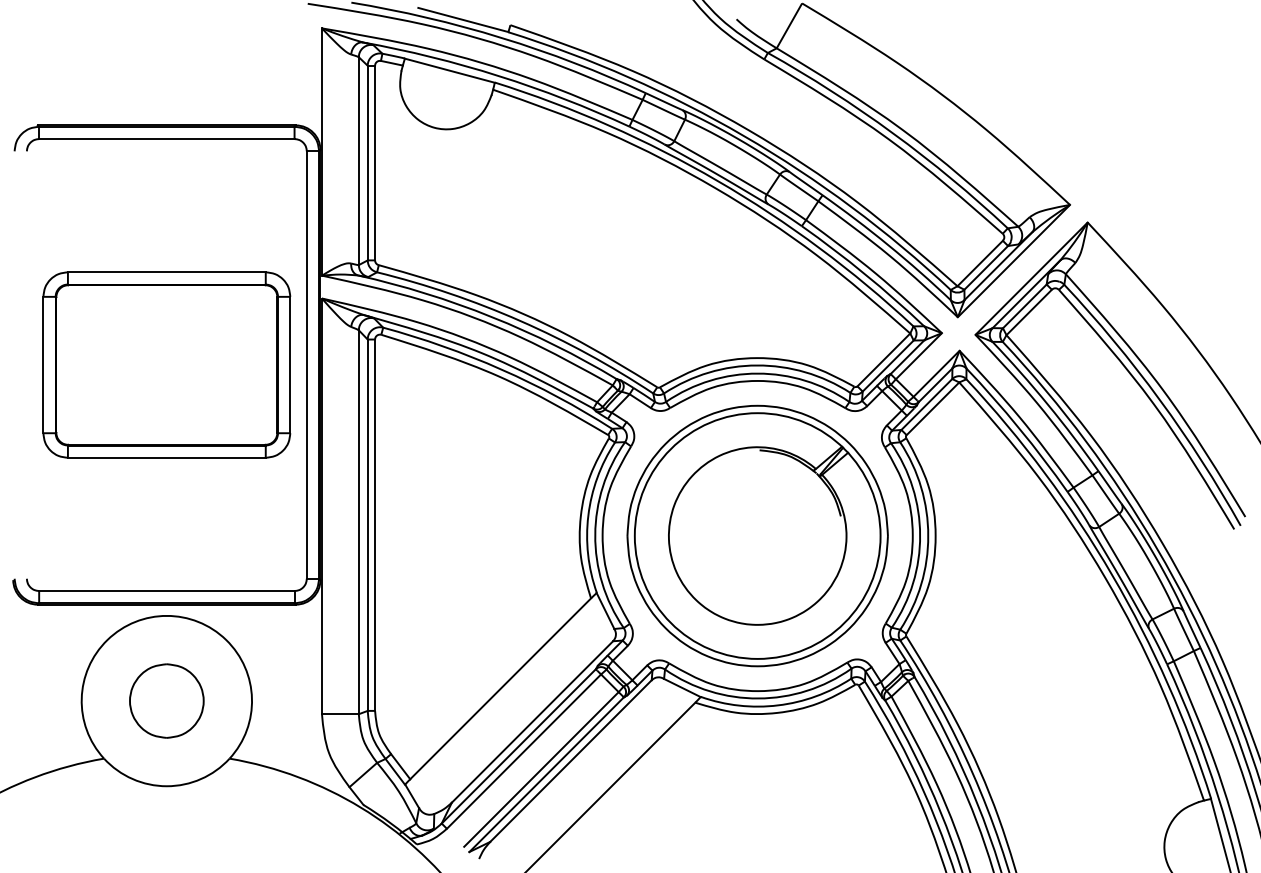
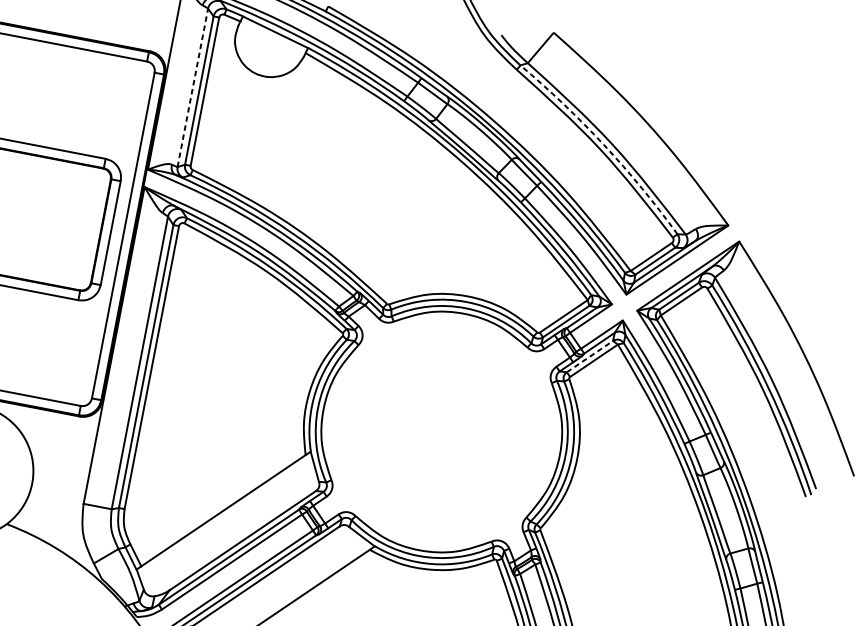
arc: (893, 133) -> (604, 145), solid -> dashed
line: (358, 161) -> (192, 88), solid -> dashed
line: (926, 404) -> (589, 356), solid -> dashed
part: (757, 535) -> (441, 431), removed

